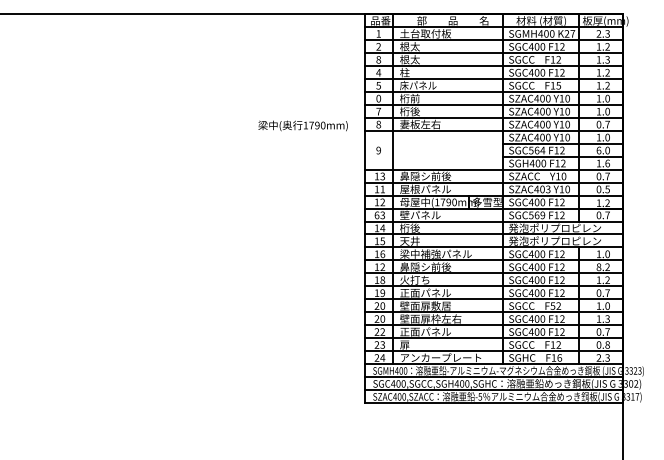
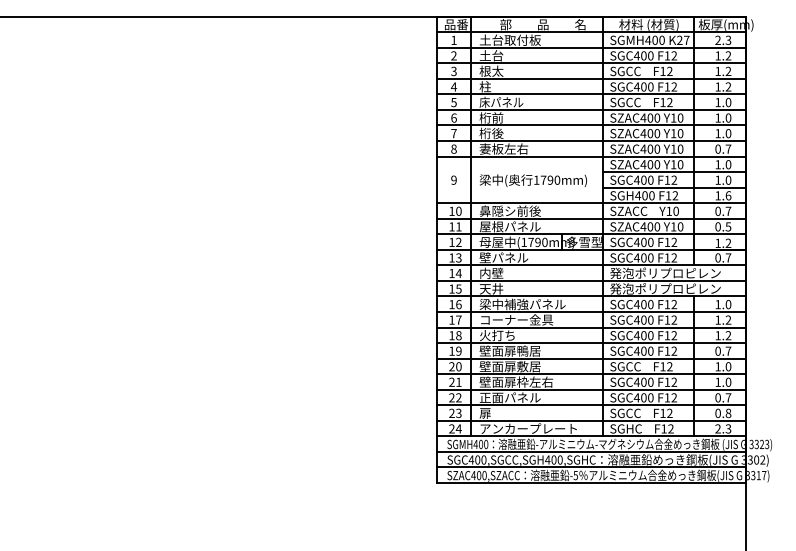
text: (409, 46) -> (491, 55), 根太 -> 土台
text: (378, 59) -> (453, 71), 8 -> 3
text: (607, 59) -> (728, 71), 1.3 -> 1.2
text: (558, 85) -> (669, 102), F15 -> F12
text: (607, 85) -> (728, 102), 1.2 -> 1.0
text: (378, 98) -> (453, 117), 0 -> 6
text: (303, 125) -> (533, 180), moved
text: (536, 149) -> (643, 179), SGC564 -> SGC400
text: (598, 149) -> (717, 179), 6.0 -> 1.0
text: (382, 175) -> (458, 210), 13 -> 10
text: (548, 189) -> (657, 226), SZAC403 -> SZAC400
text: (376, 214) -> (451, 257), 63 -> 13
text: (536, 214) -> (643, 257), SGC569 -> SGC400
text: (409, 227) -> (491, 272), 桁後 -> 内壁
text: (382, 266) -> (458, 319), 12 -> 17
text: (430, 266) -> (516, 319), 鼻隠シ前後 -> コーナー金具
text: (598, 266) -> (717, 319), 8.2 -> 1.2
text: (424, 292) -> (509, 350), 正面パネル -> 壁面扉鴨居
text: (552, 305) -> (662, 366), F52 -> F12
text: (382, 318) -> (458, 381), 20 -> 21
text: (607, 318) -> (728, 381), 1.3 -> 1.0
text: (559, 357) -> (670, 428), F16 -> F12

